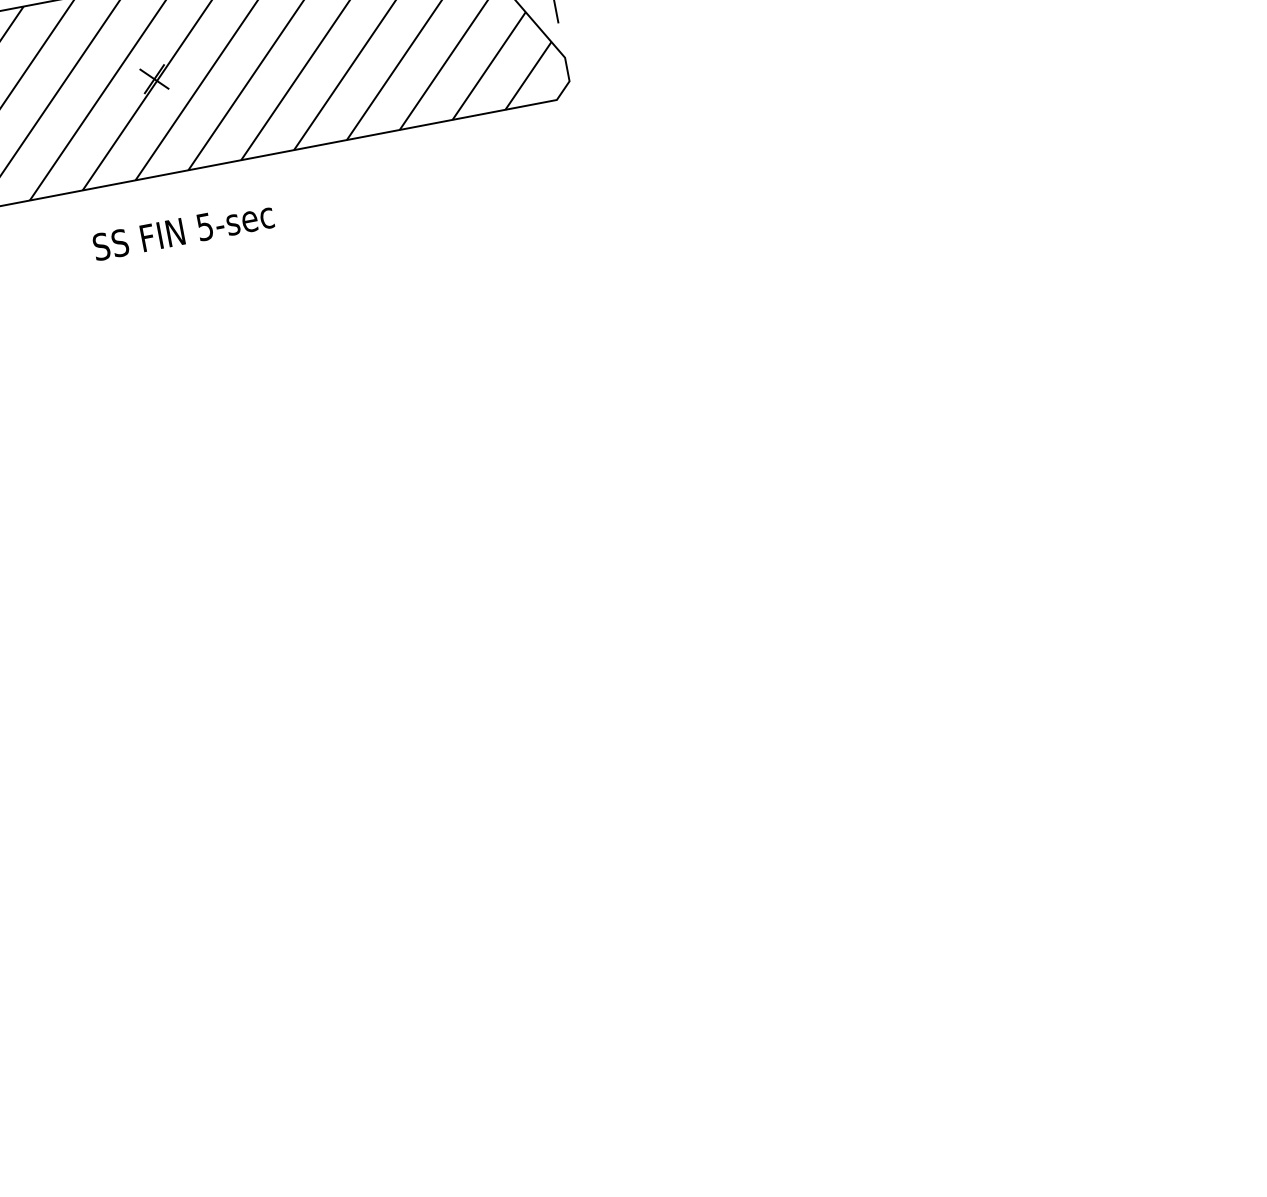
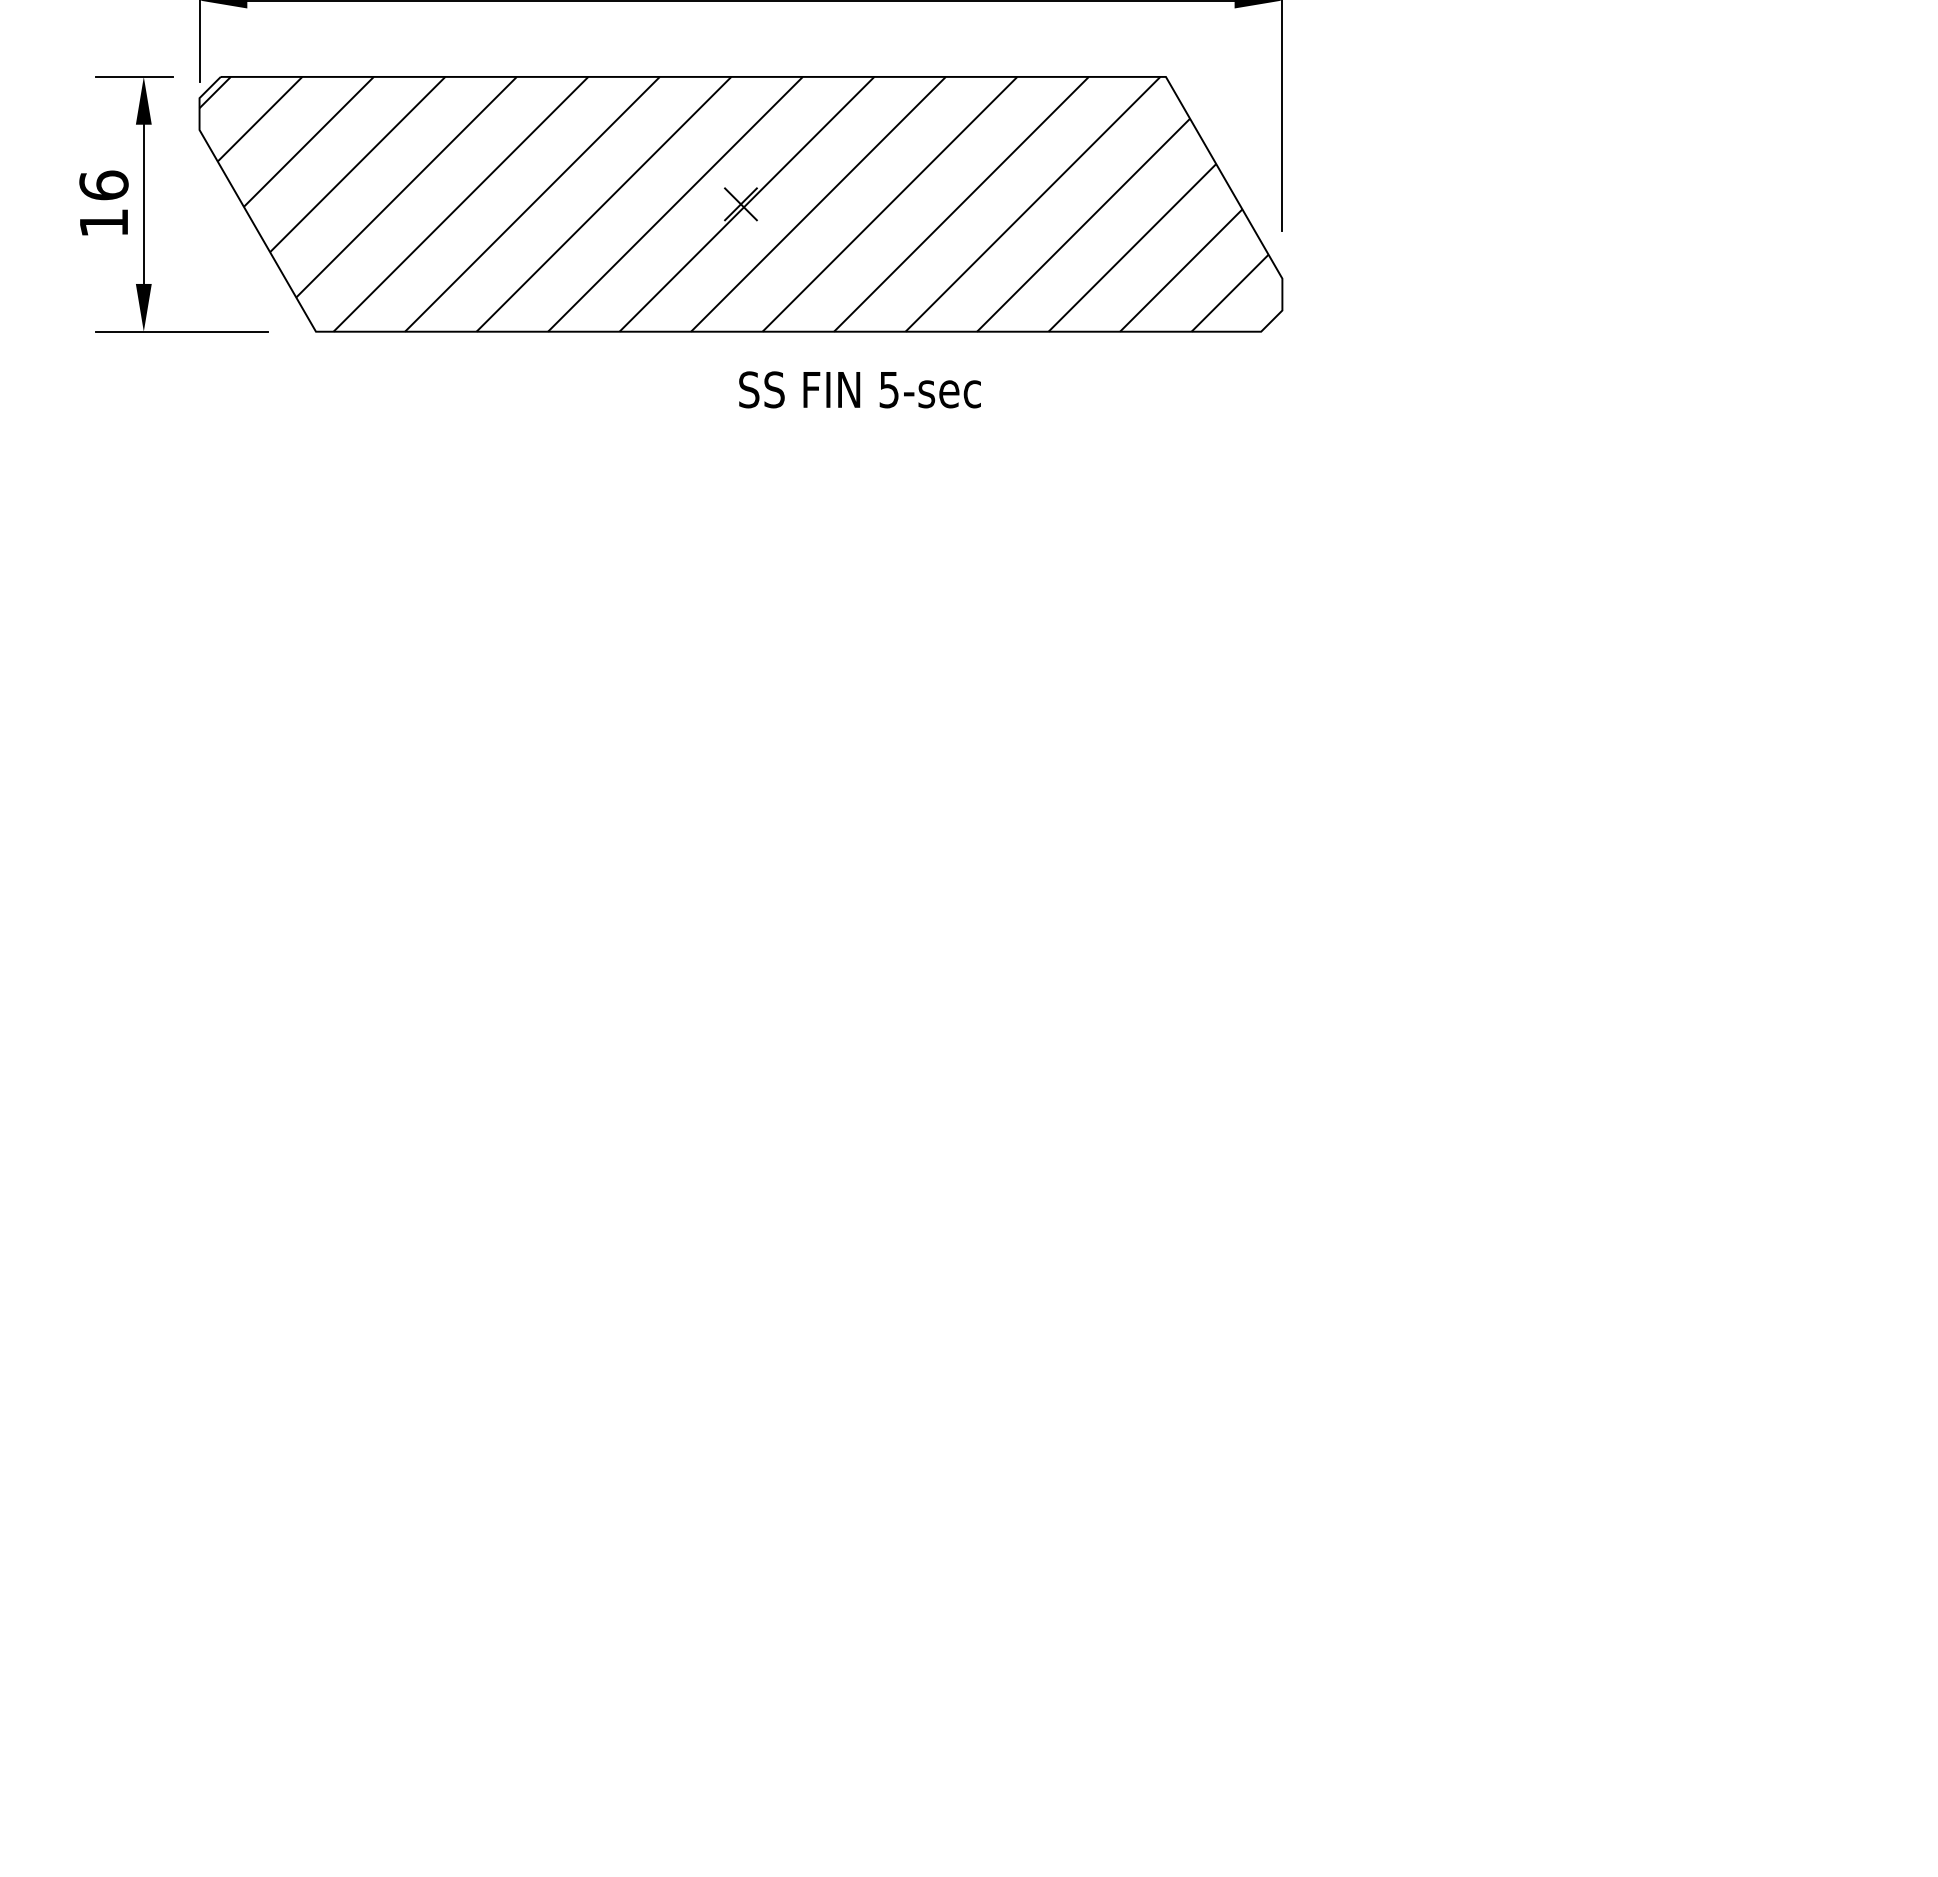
text: (183, 230) -> (859, 389), moved

